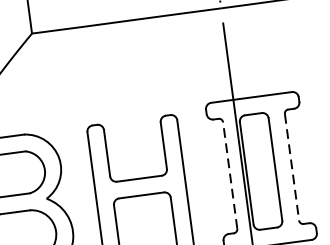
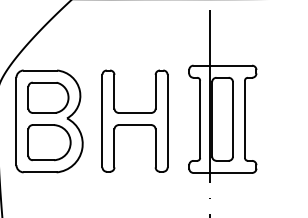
line: (291, 167) -> (244, 119), dashed -> solid
line: (230, 175) -> (200, 119), dashed -> solid

